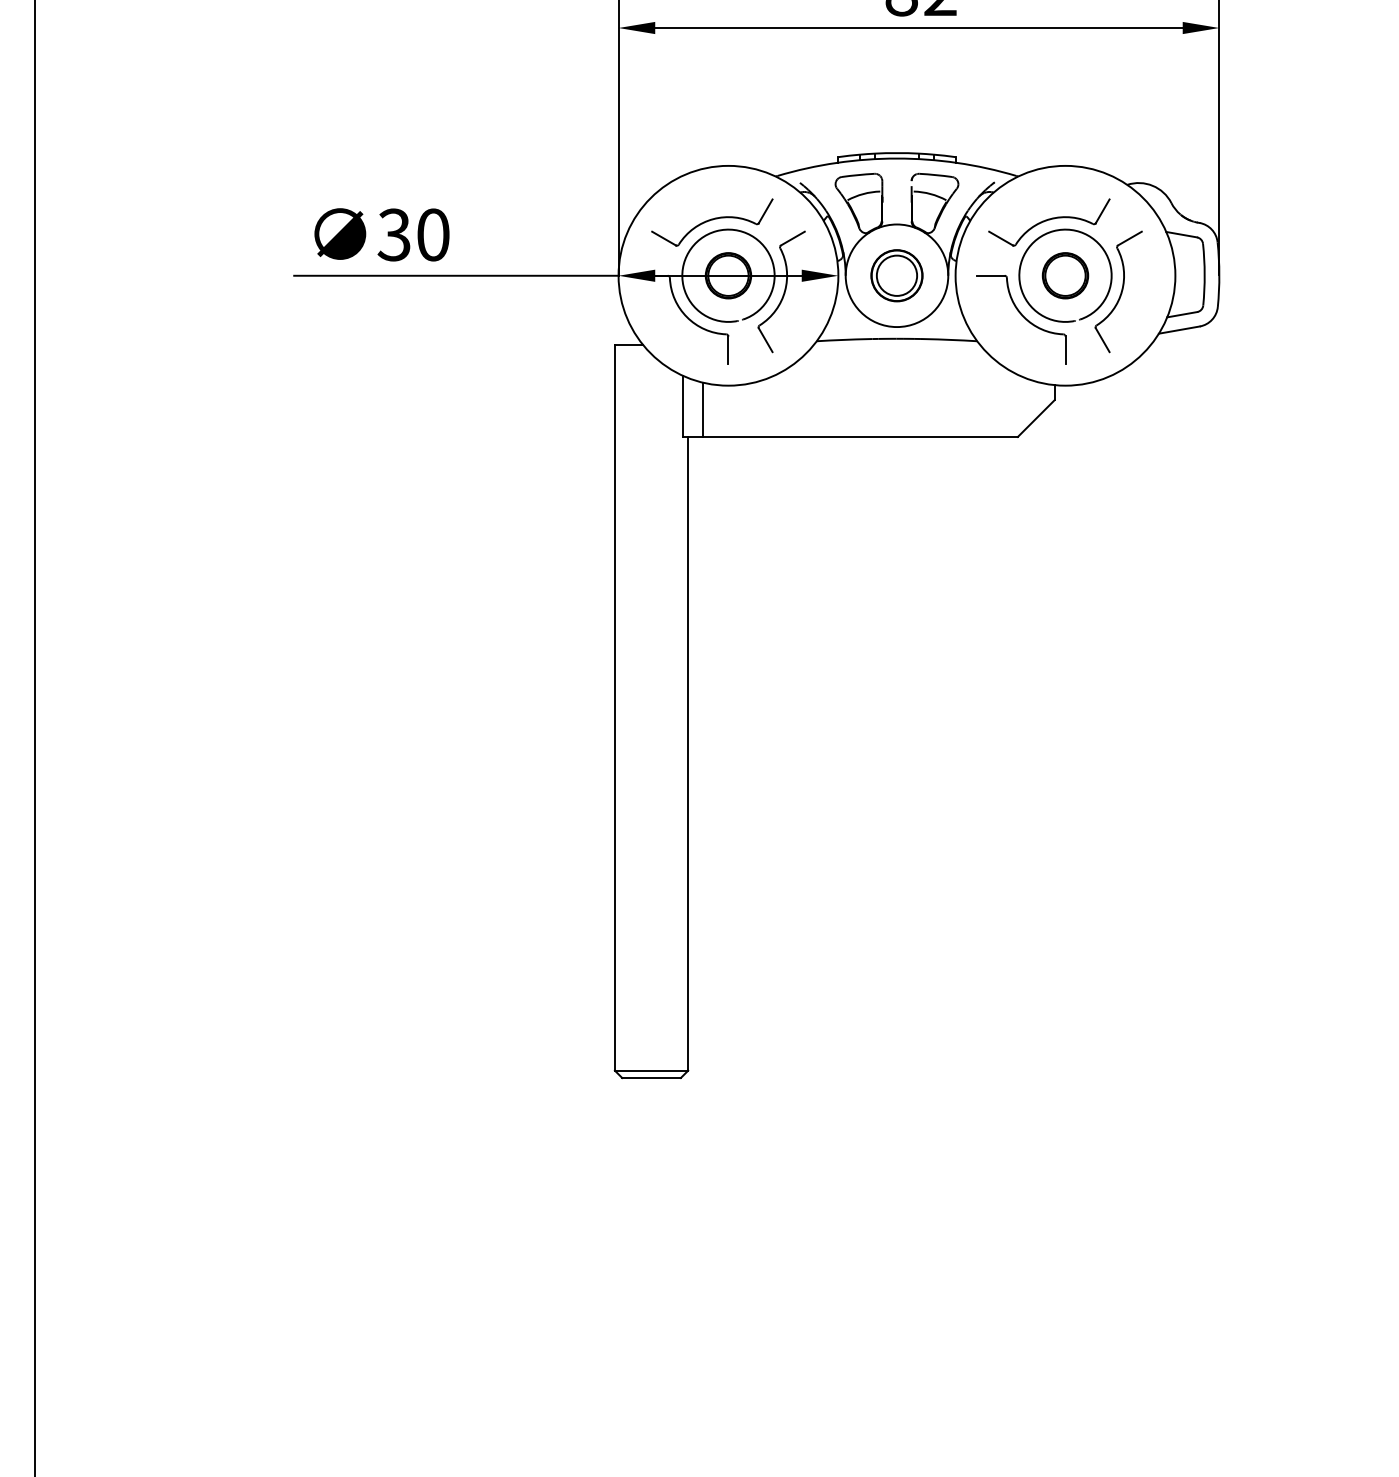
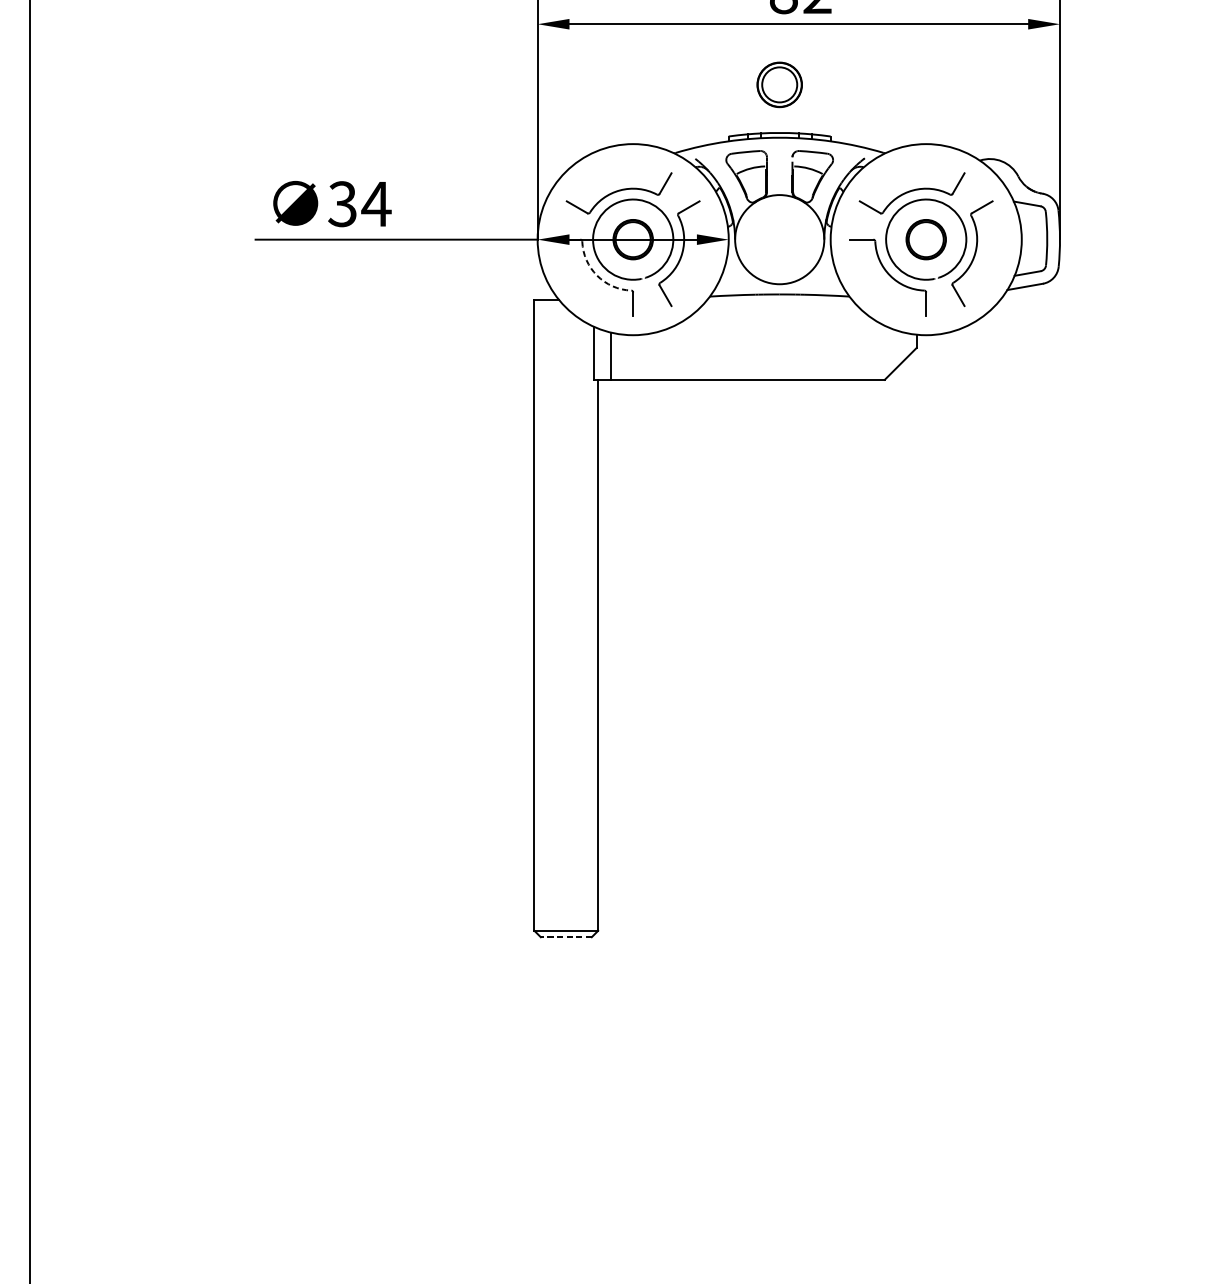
text: (432, 234) -> (375, 203), 30 -> 34
part: (896, 275) -> (779, 84), moved
arc: (687, 317) -> (597, 275), solid -> dashed
line: (651, 1078) -> (566, 937), solid -> dashed

